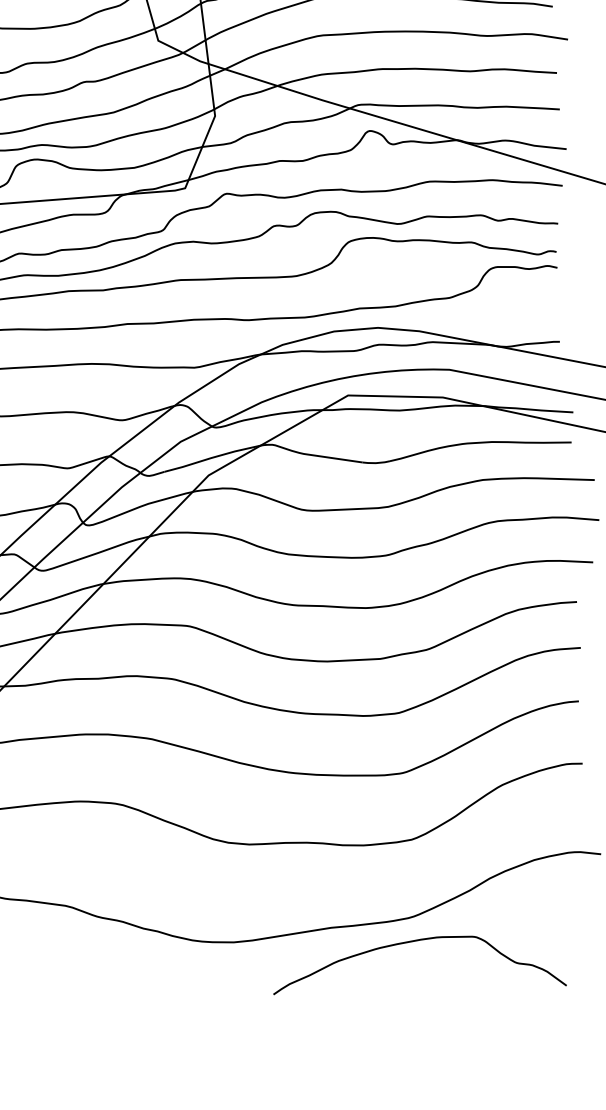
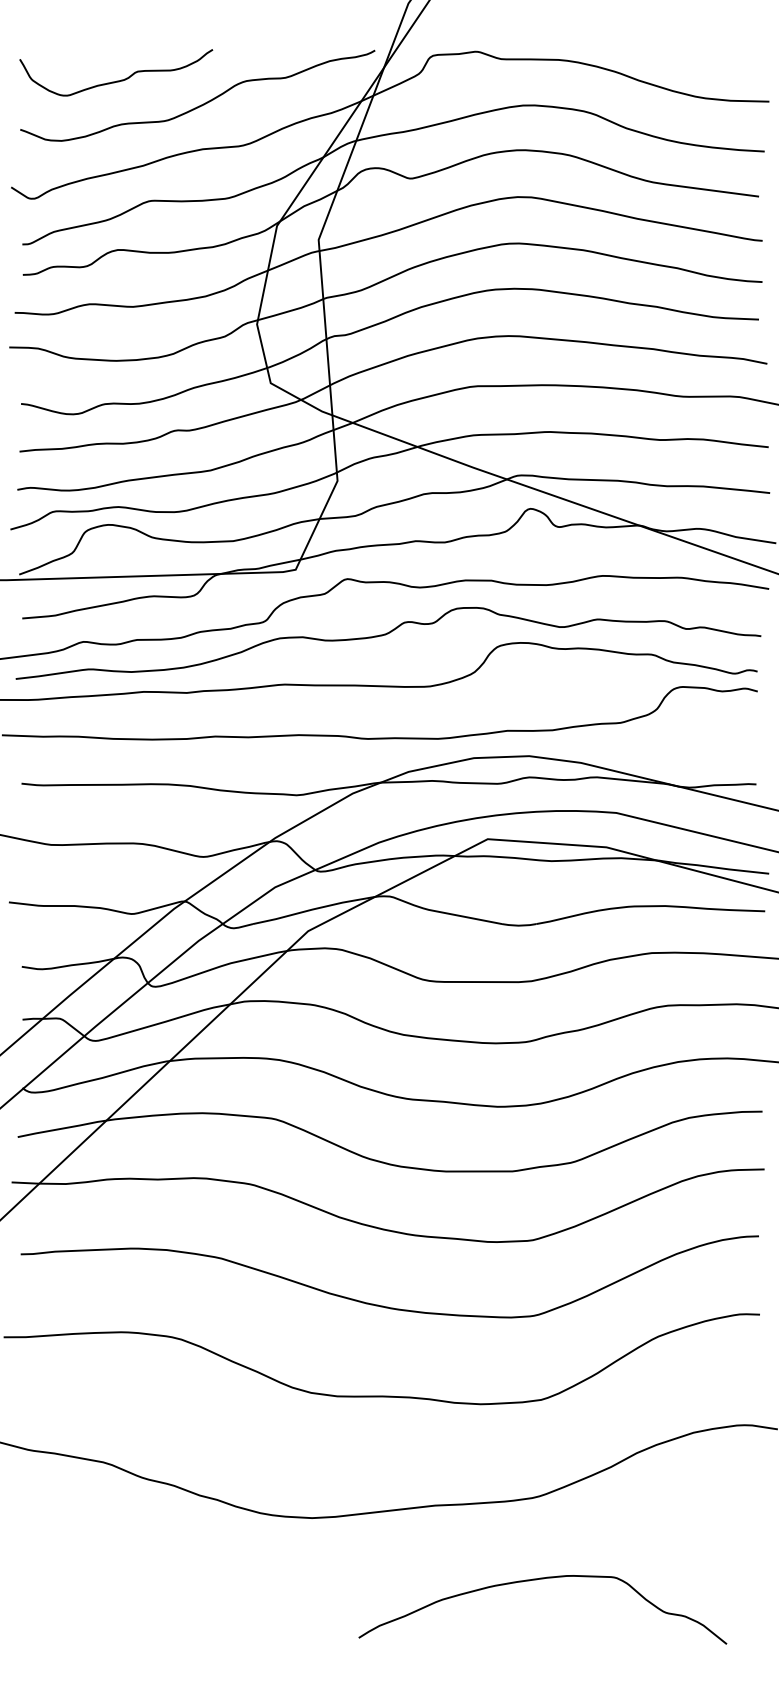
curve: (412, 942) -> (536, 1580), moved

